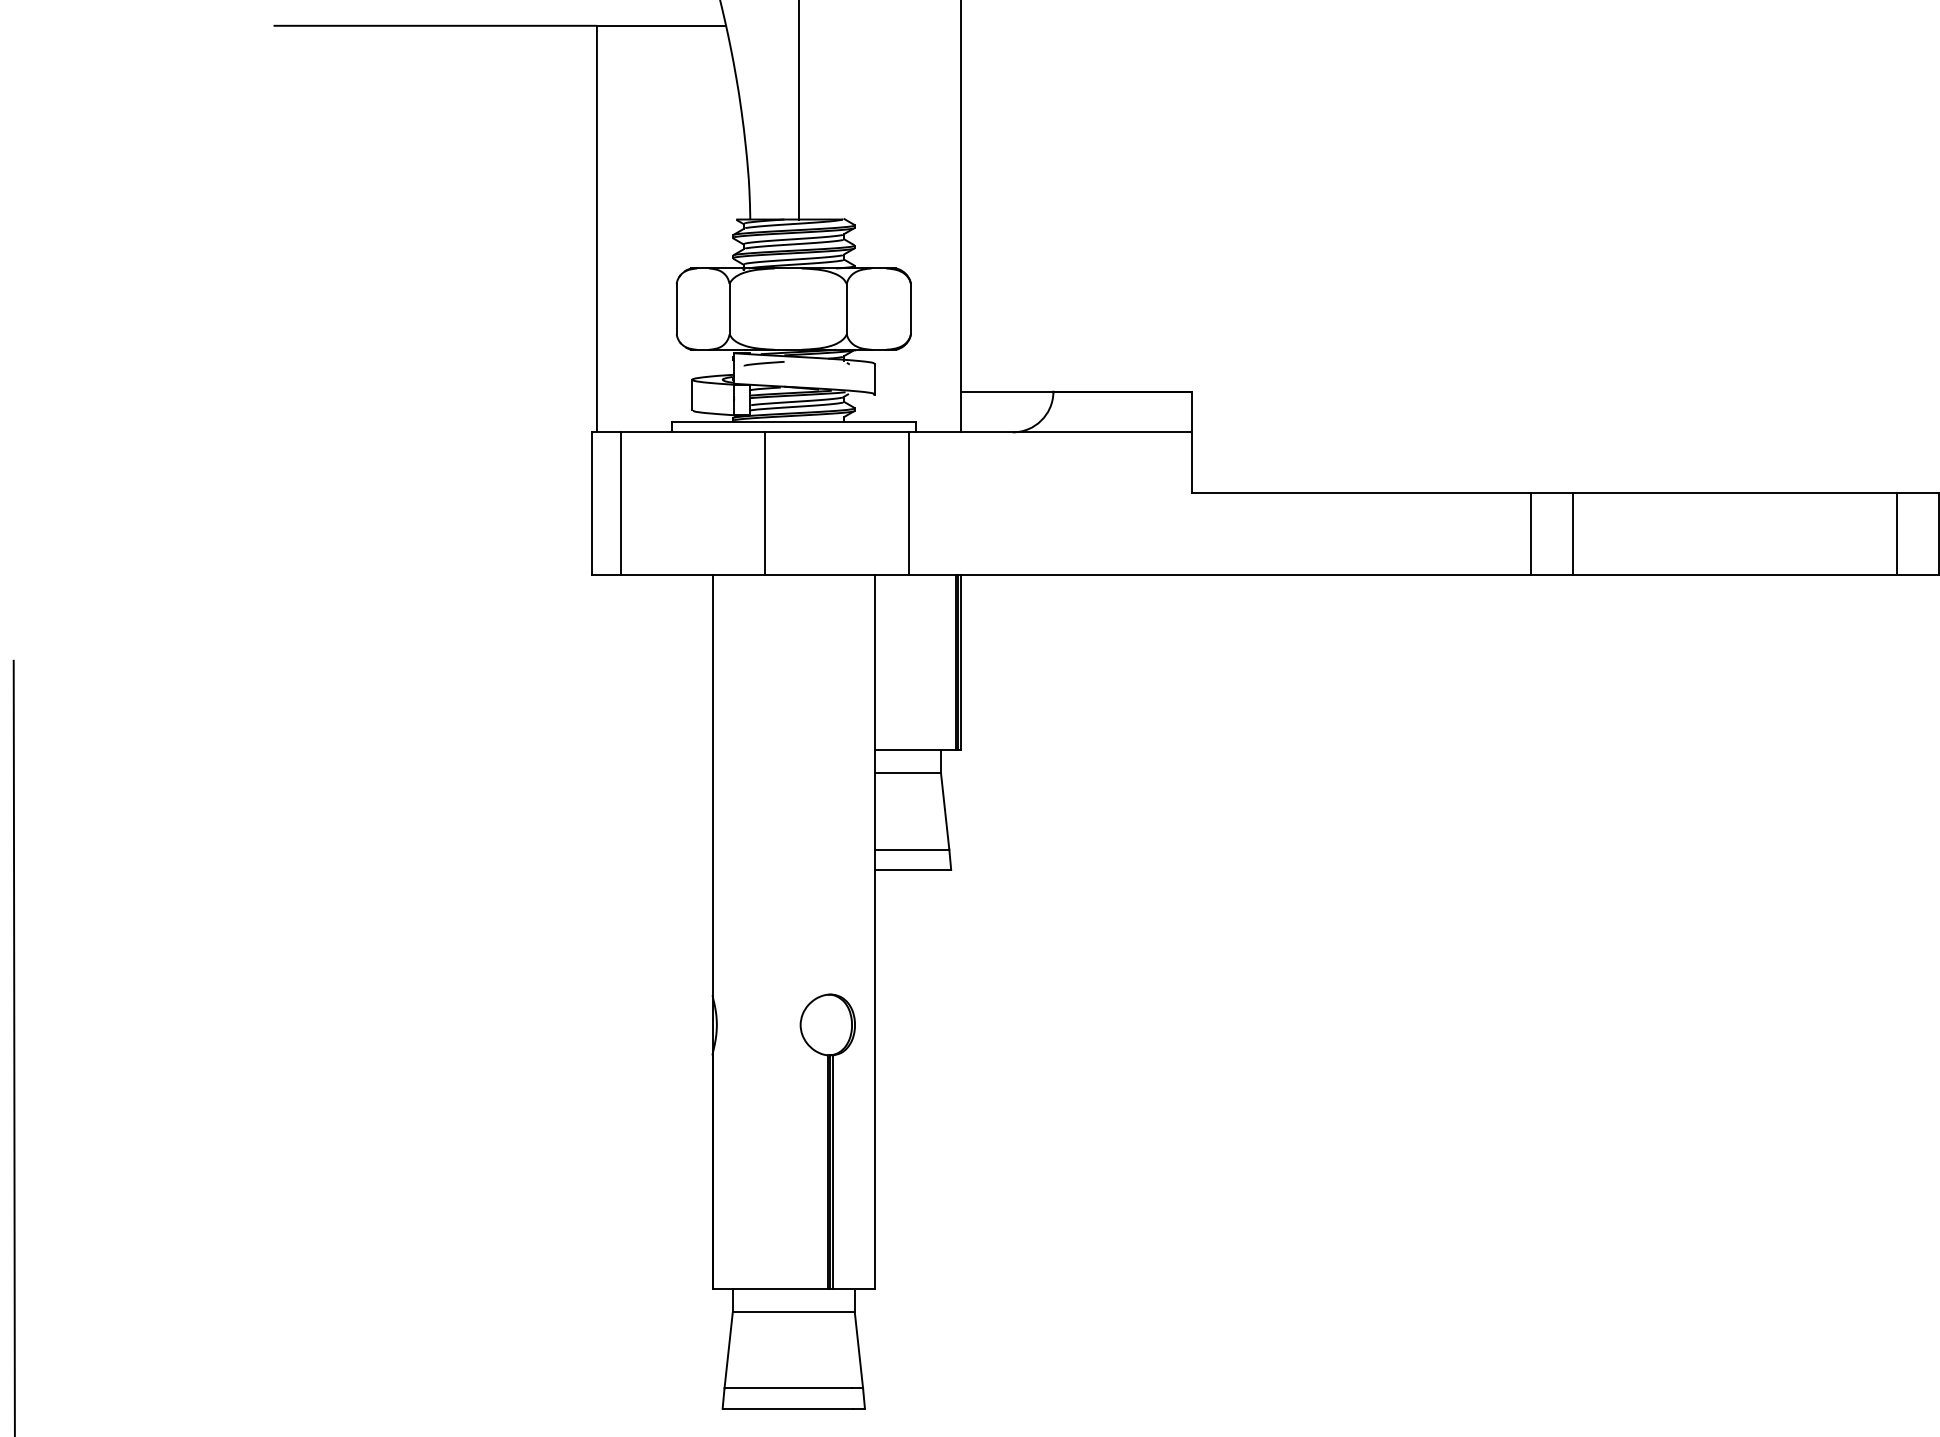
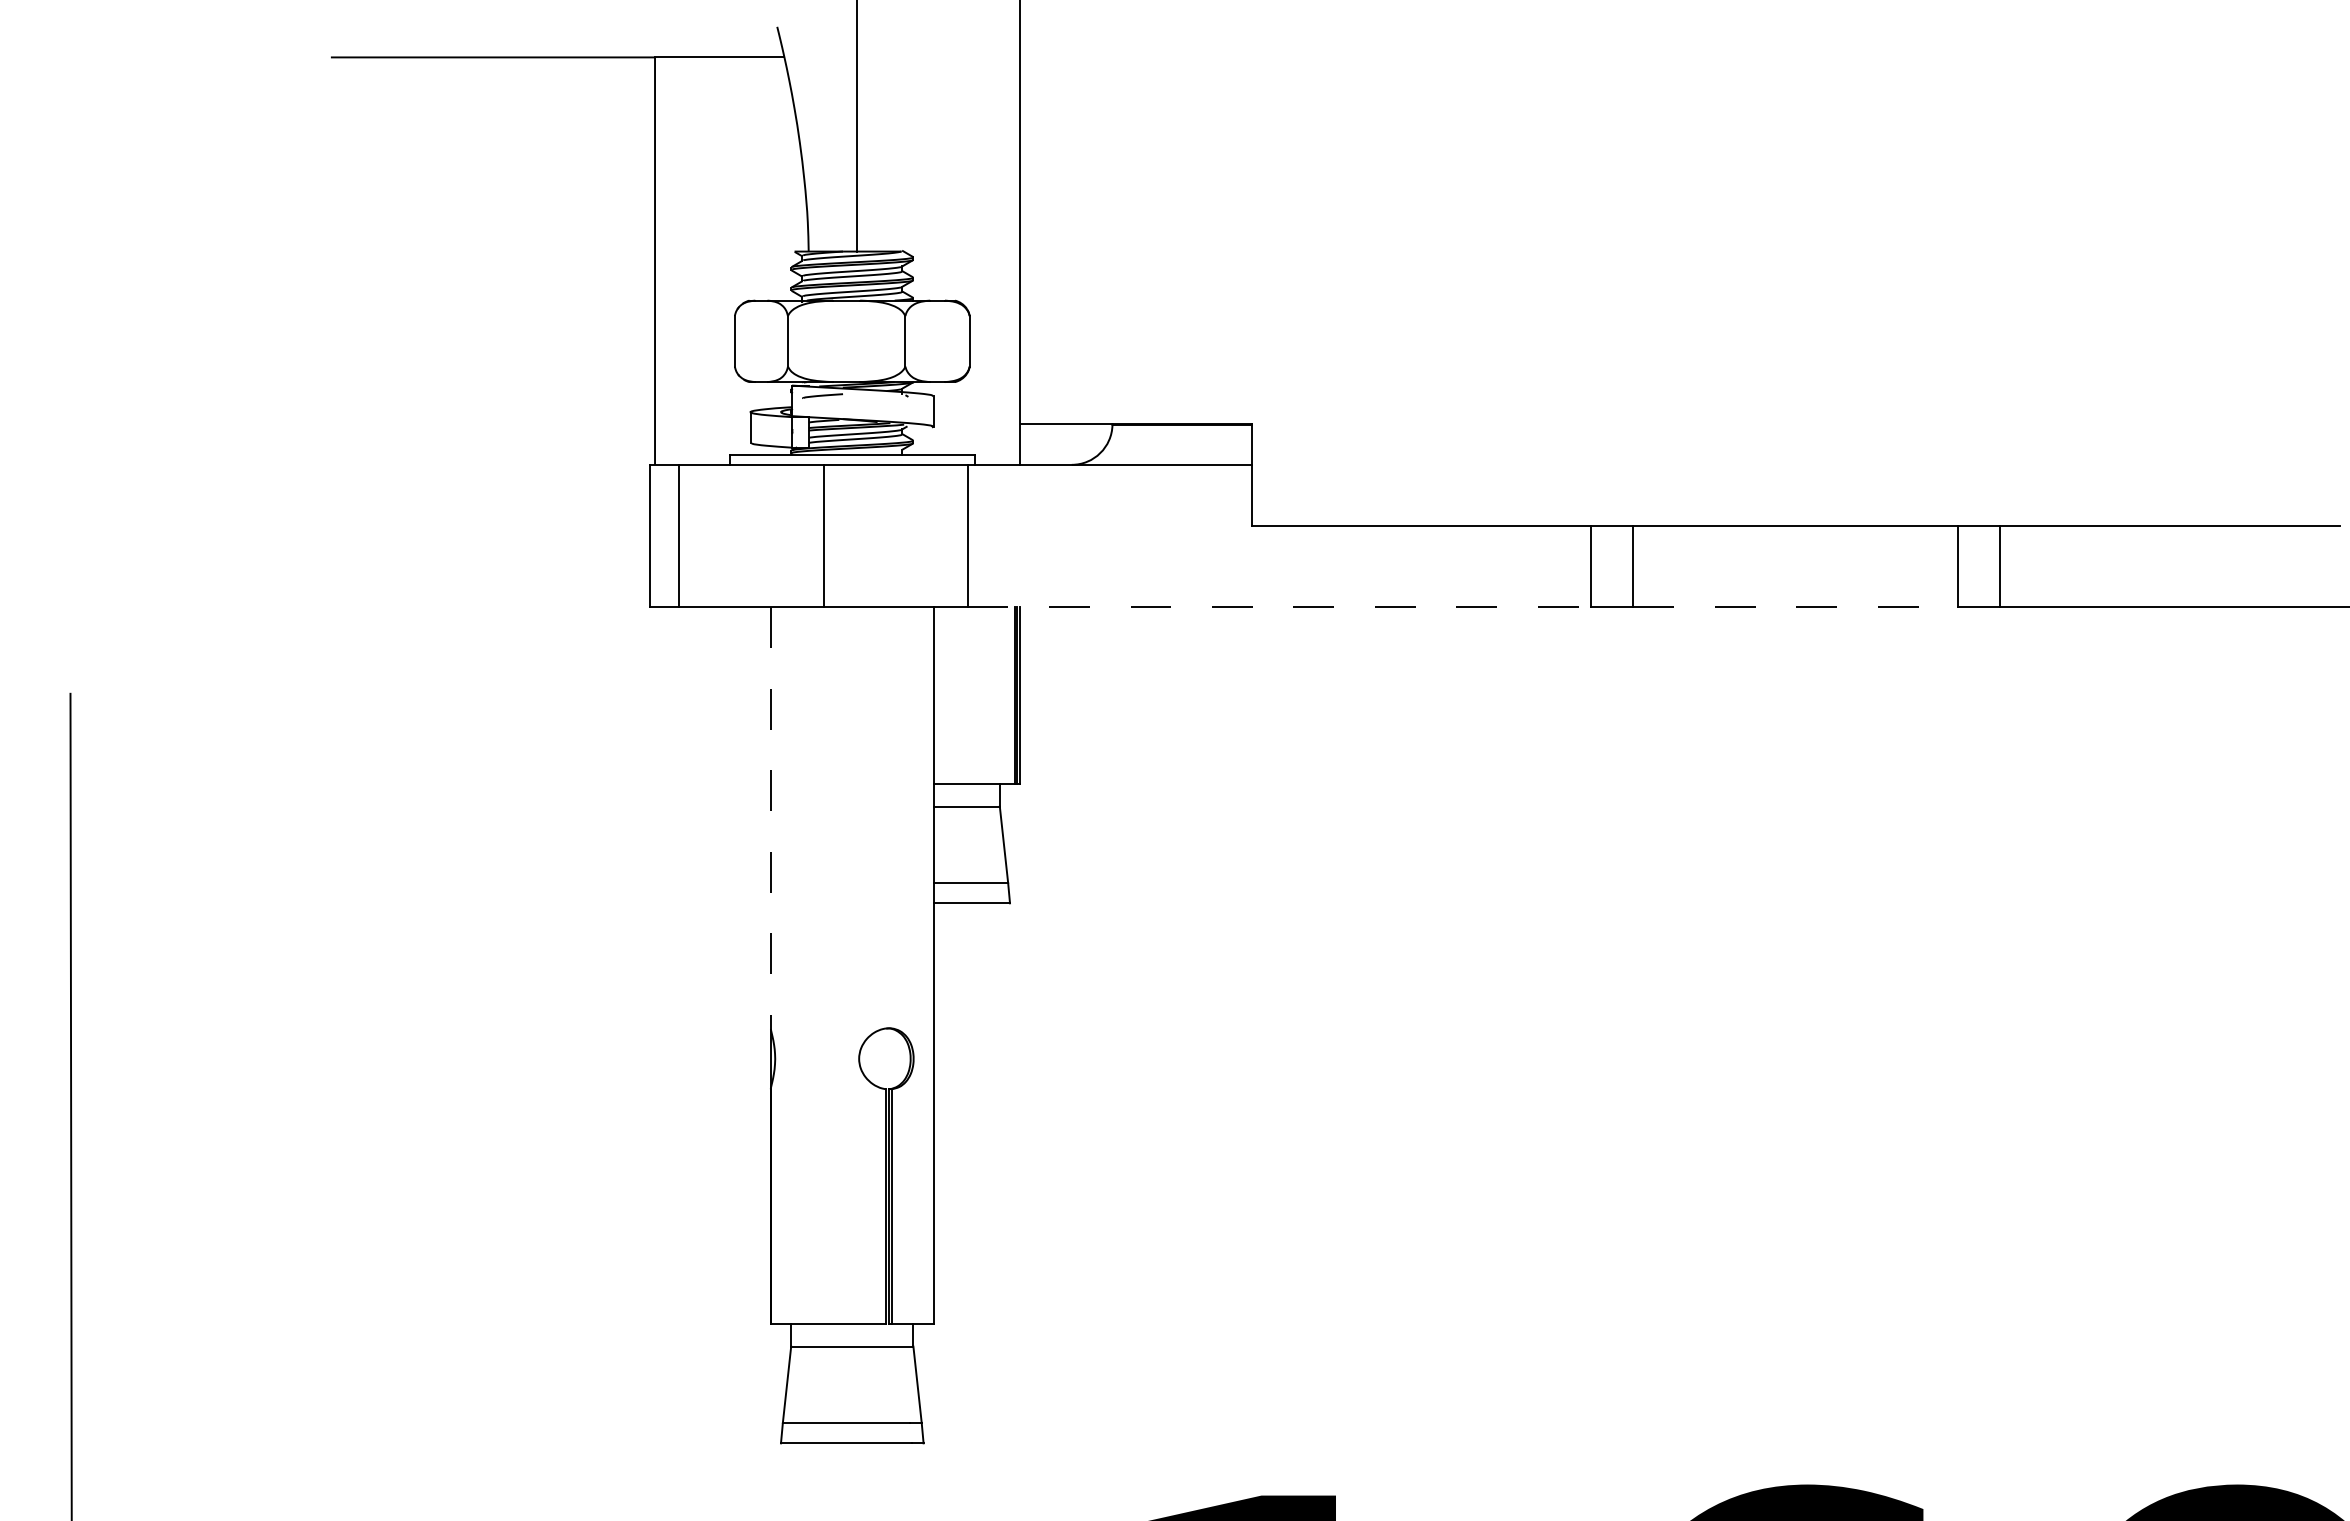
line: (1220, 574) -> (1279, 607), solid -> dashed
line: (1734, 574) -> (1795, 607), solid -> dashed
line: (712, 785) -> (770, 818), solid -> dashed

